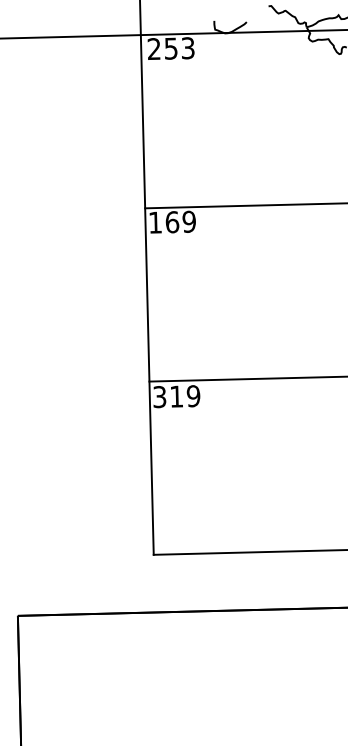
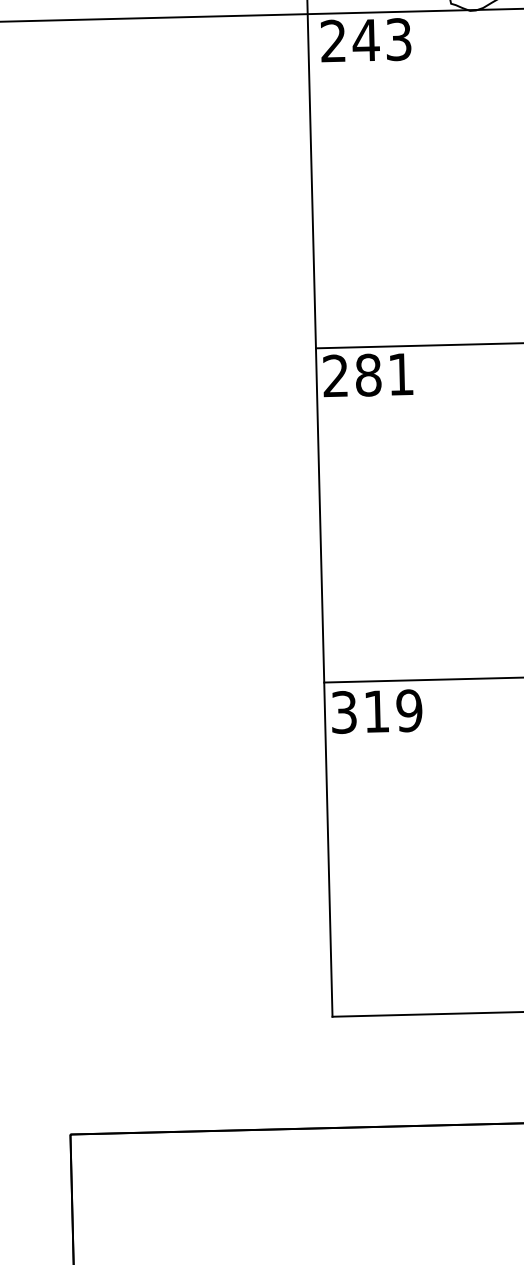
text: (171, 48) -> (366, 39), 253 -> 243
text: (172, 221) -> (368, 373), 169 -> 281

